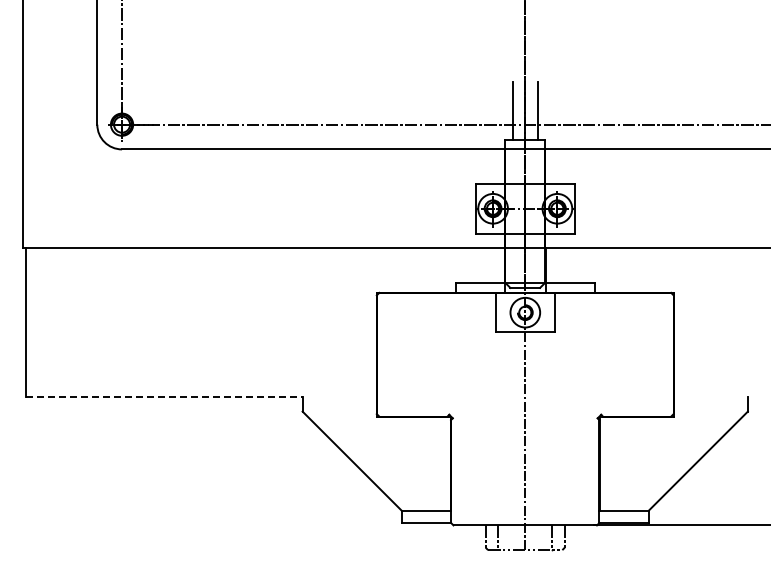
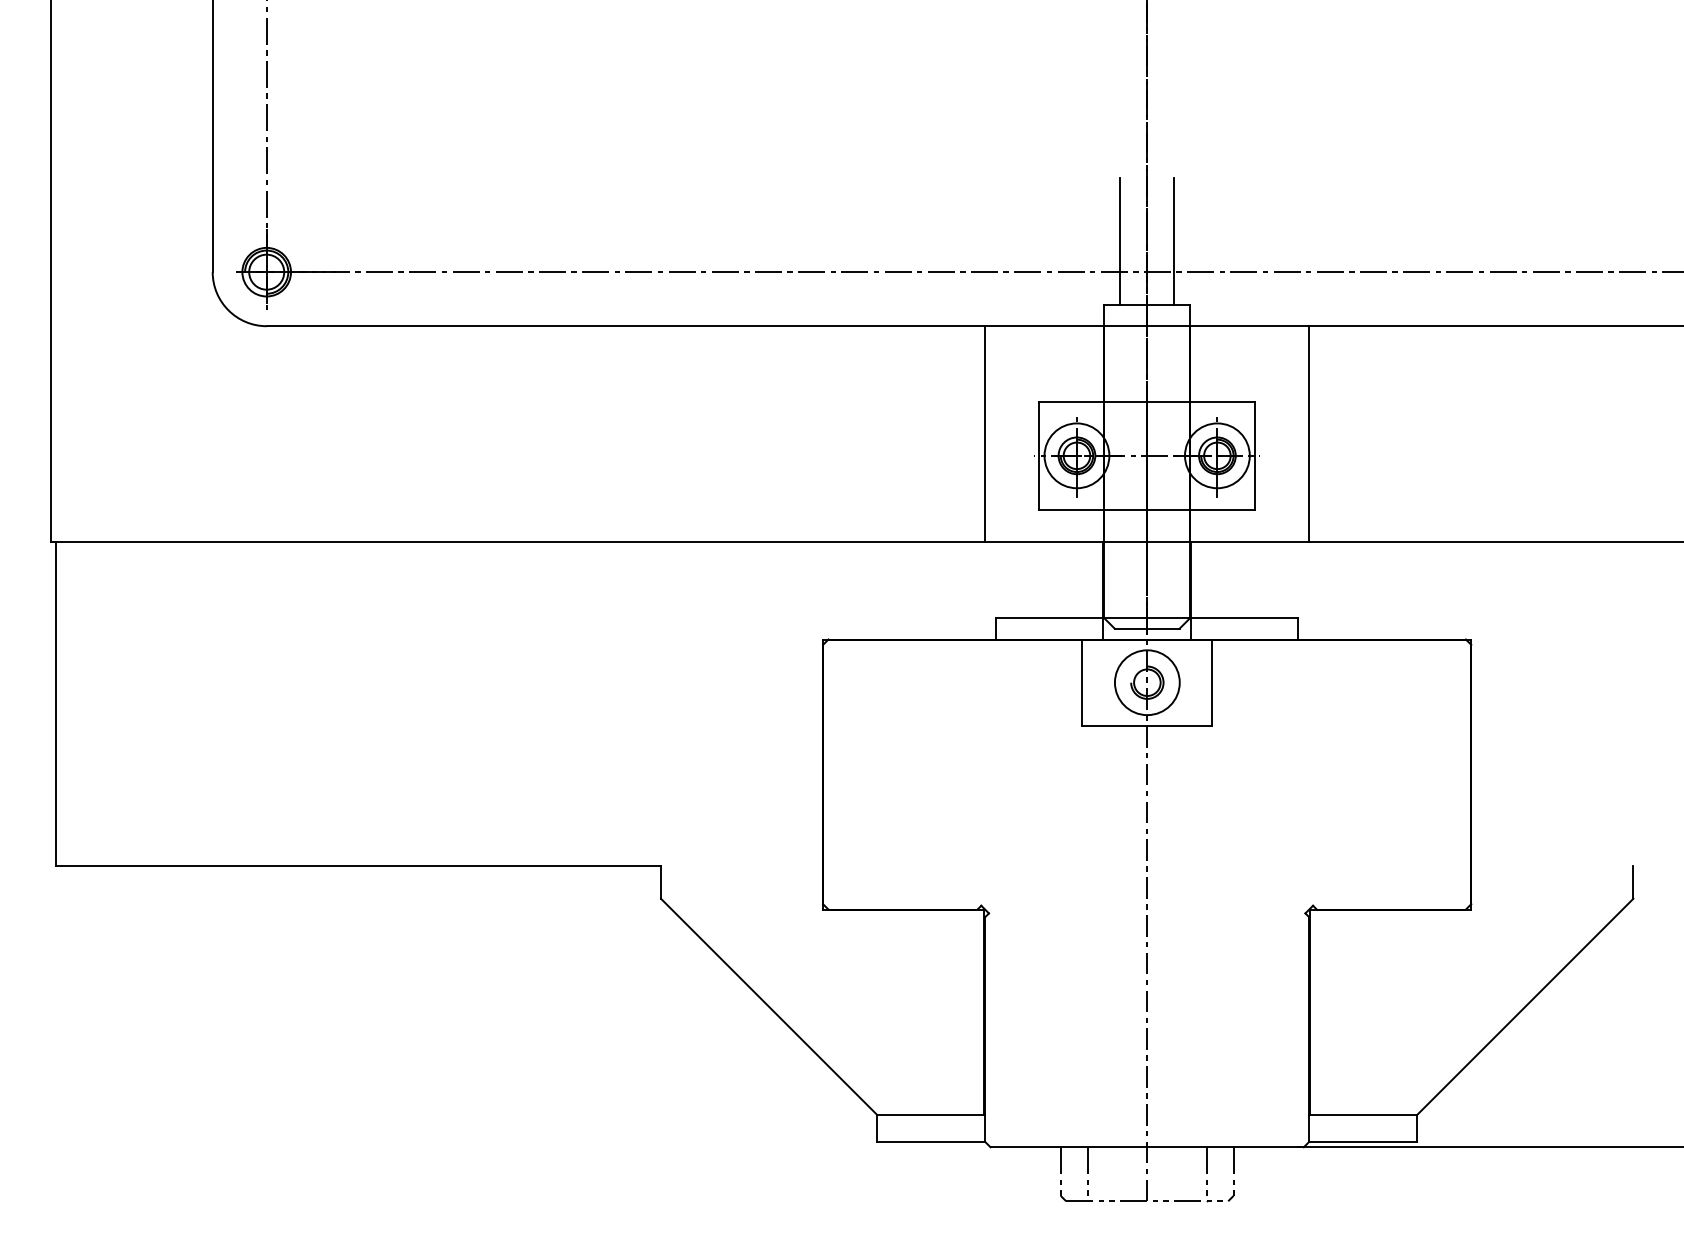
line: (451, 198) -> (986, 433), added
line: (599, 198) -> (1309, 433), added
line: (164, 396) -> (359, 865), dashed -> solid

